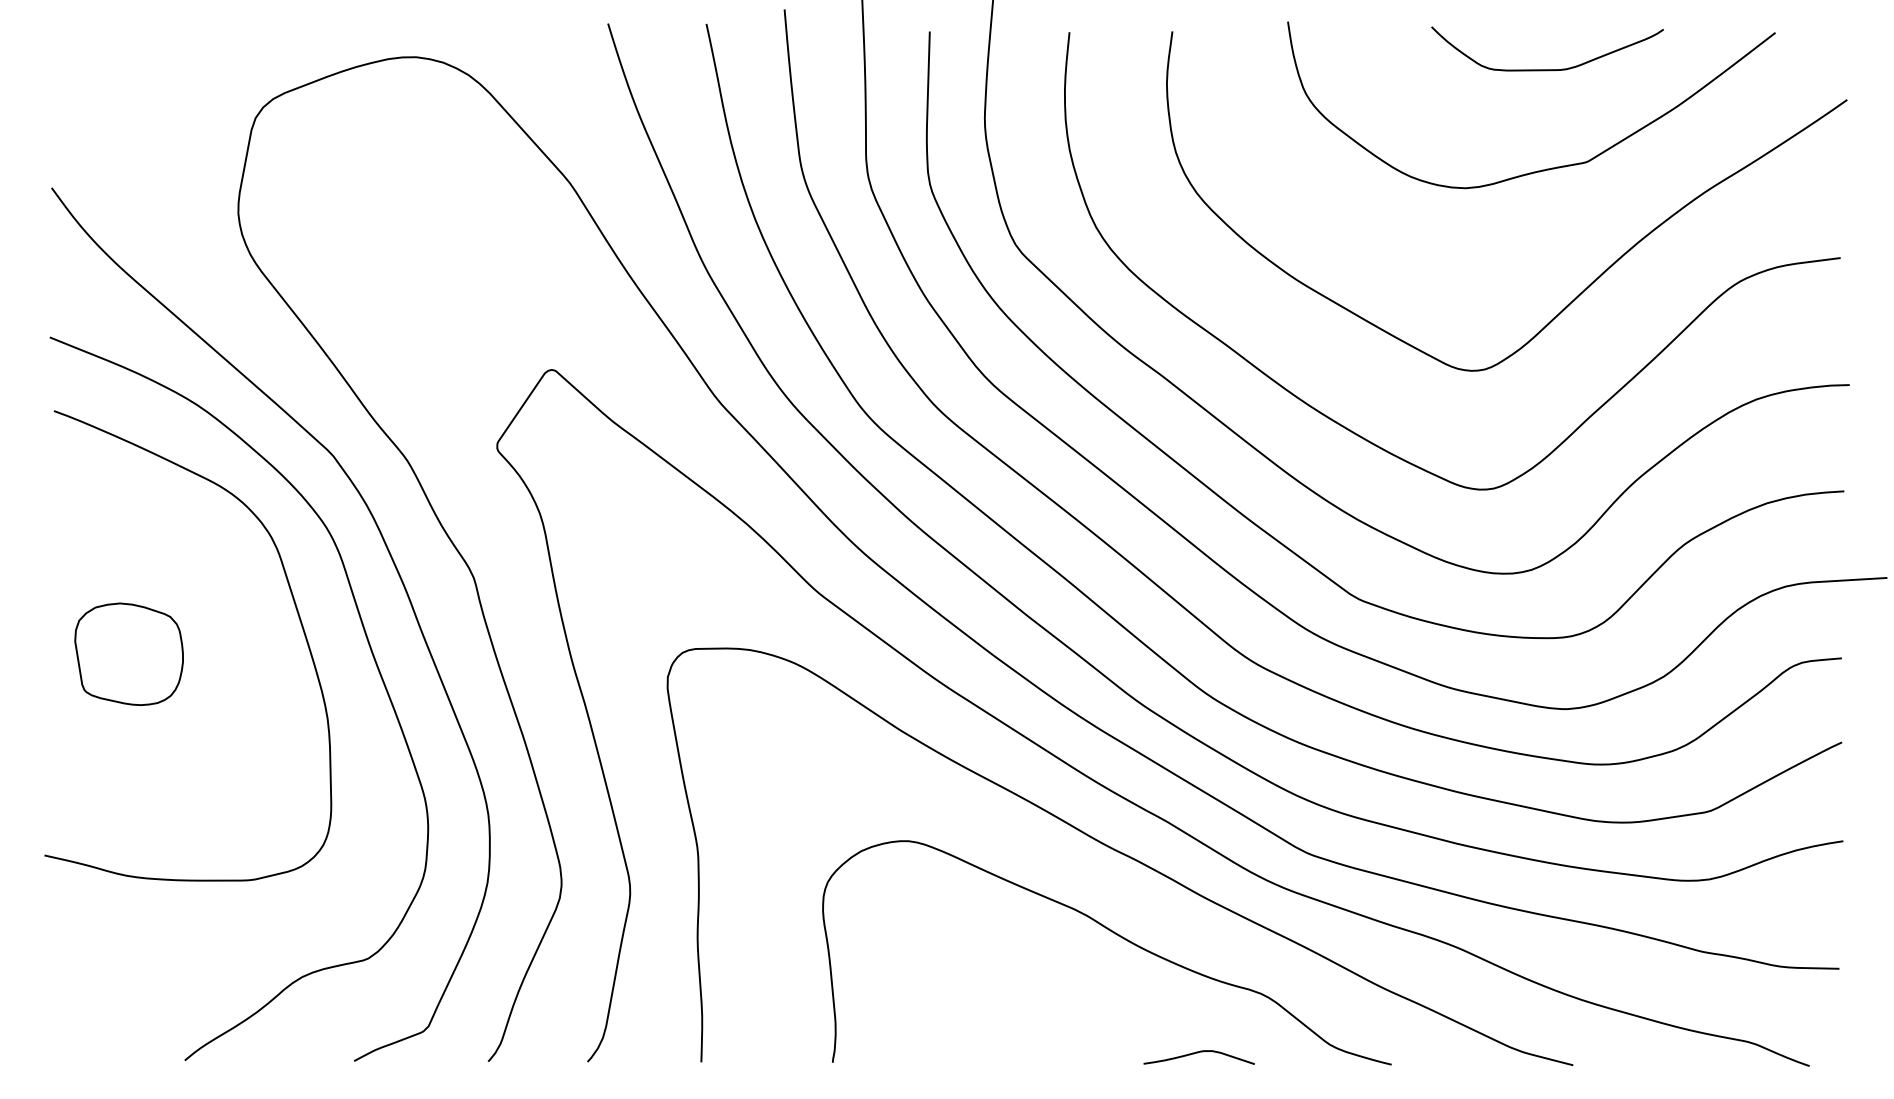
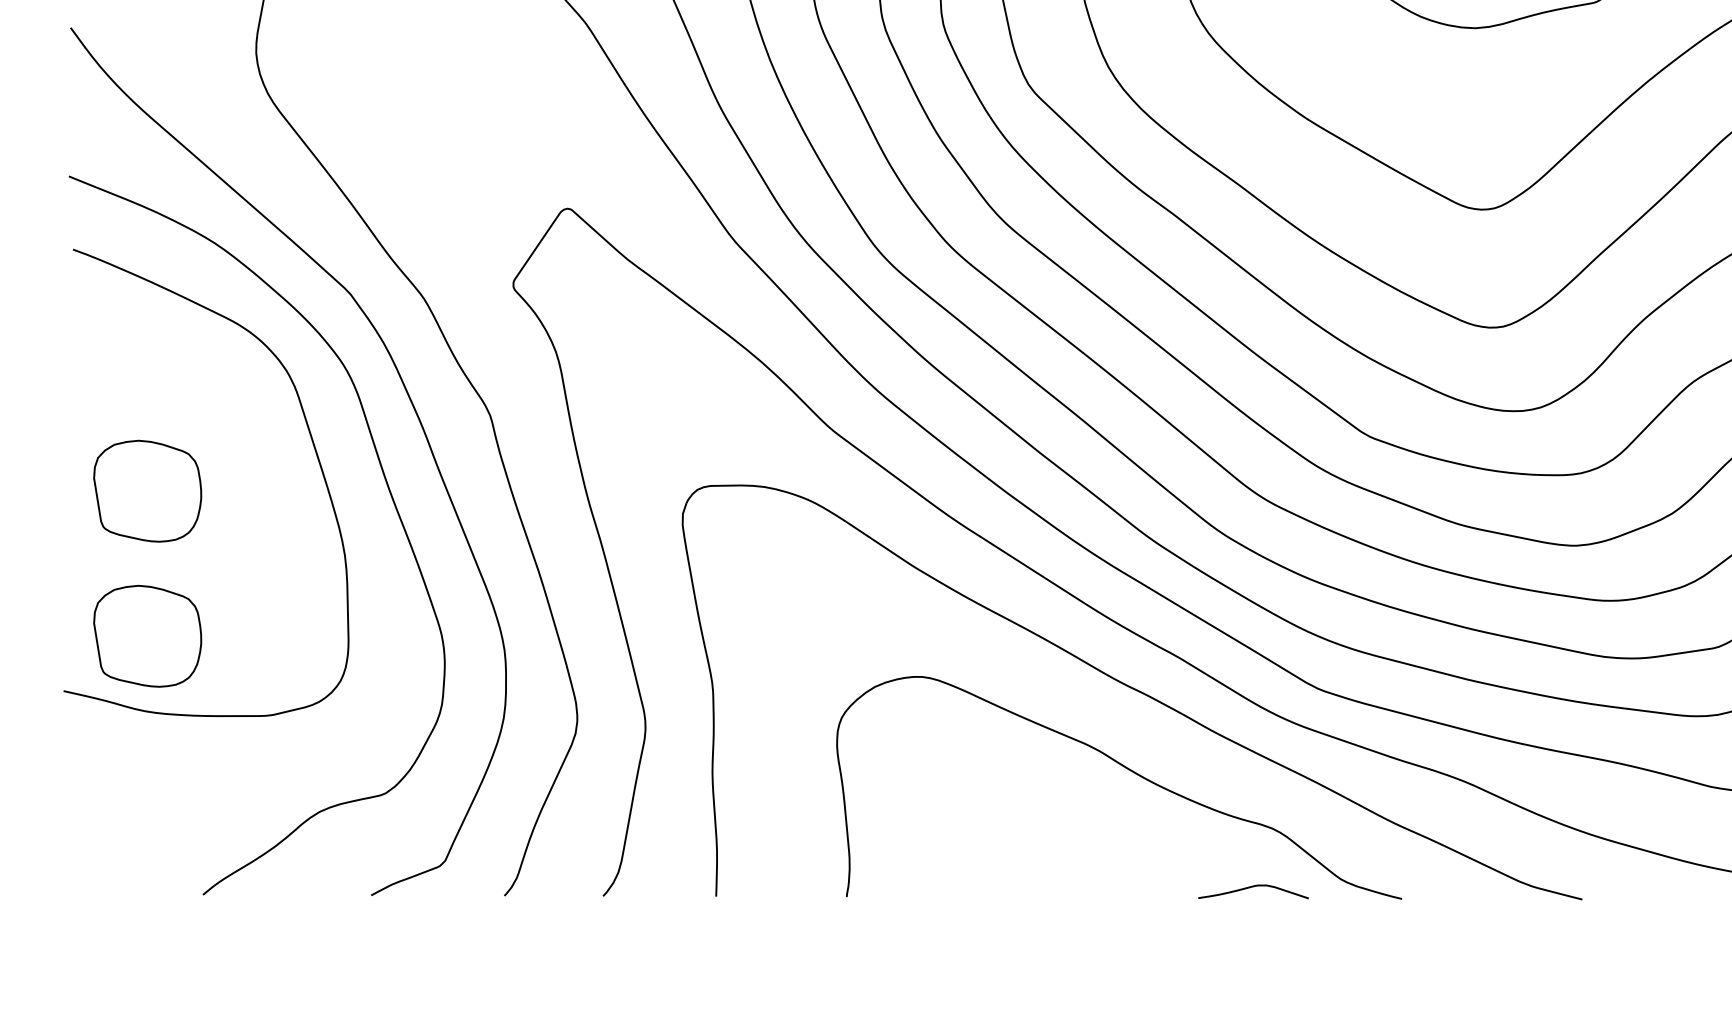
part: (128, 799) -> (147, 635), added
curve: (1198, 1053) -> (1252, 887), moved

